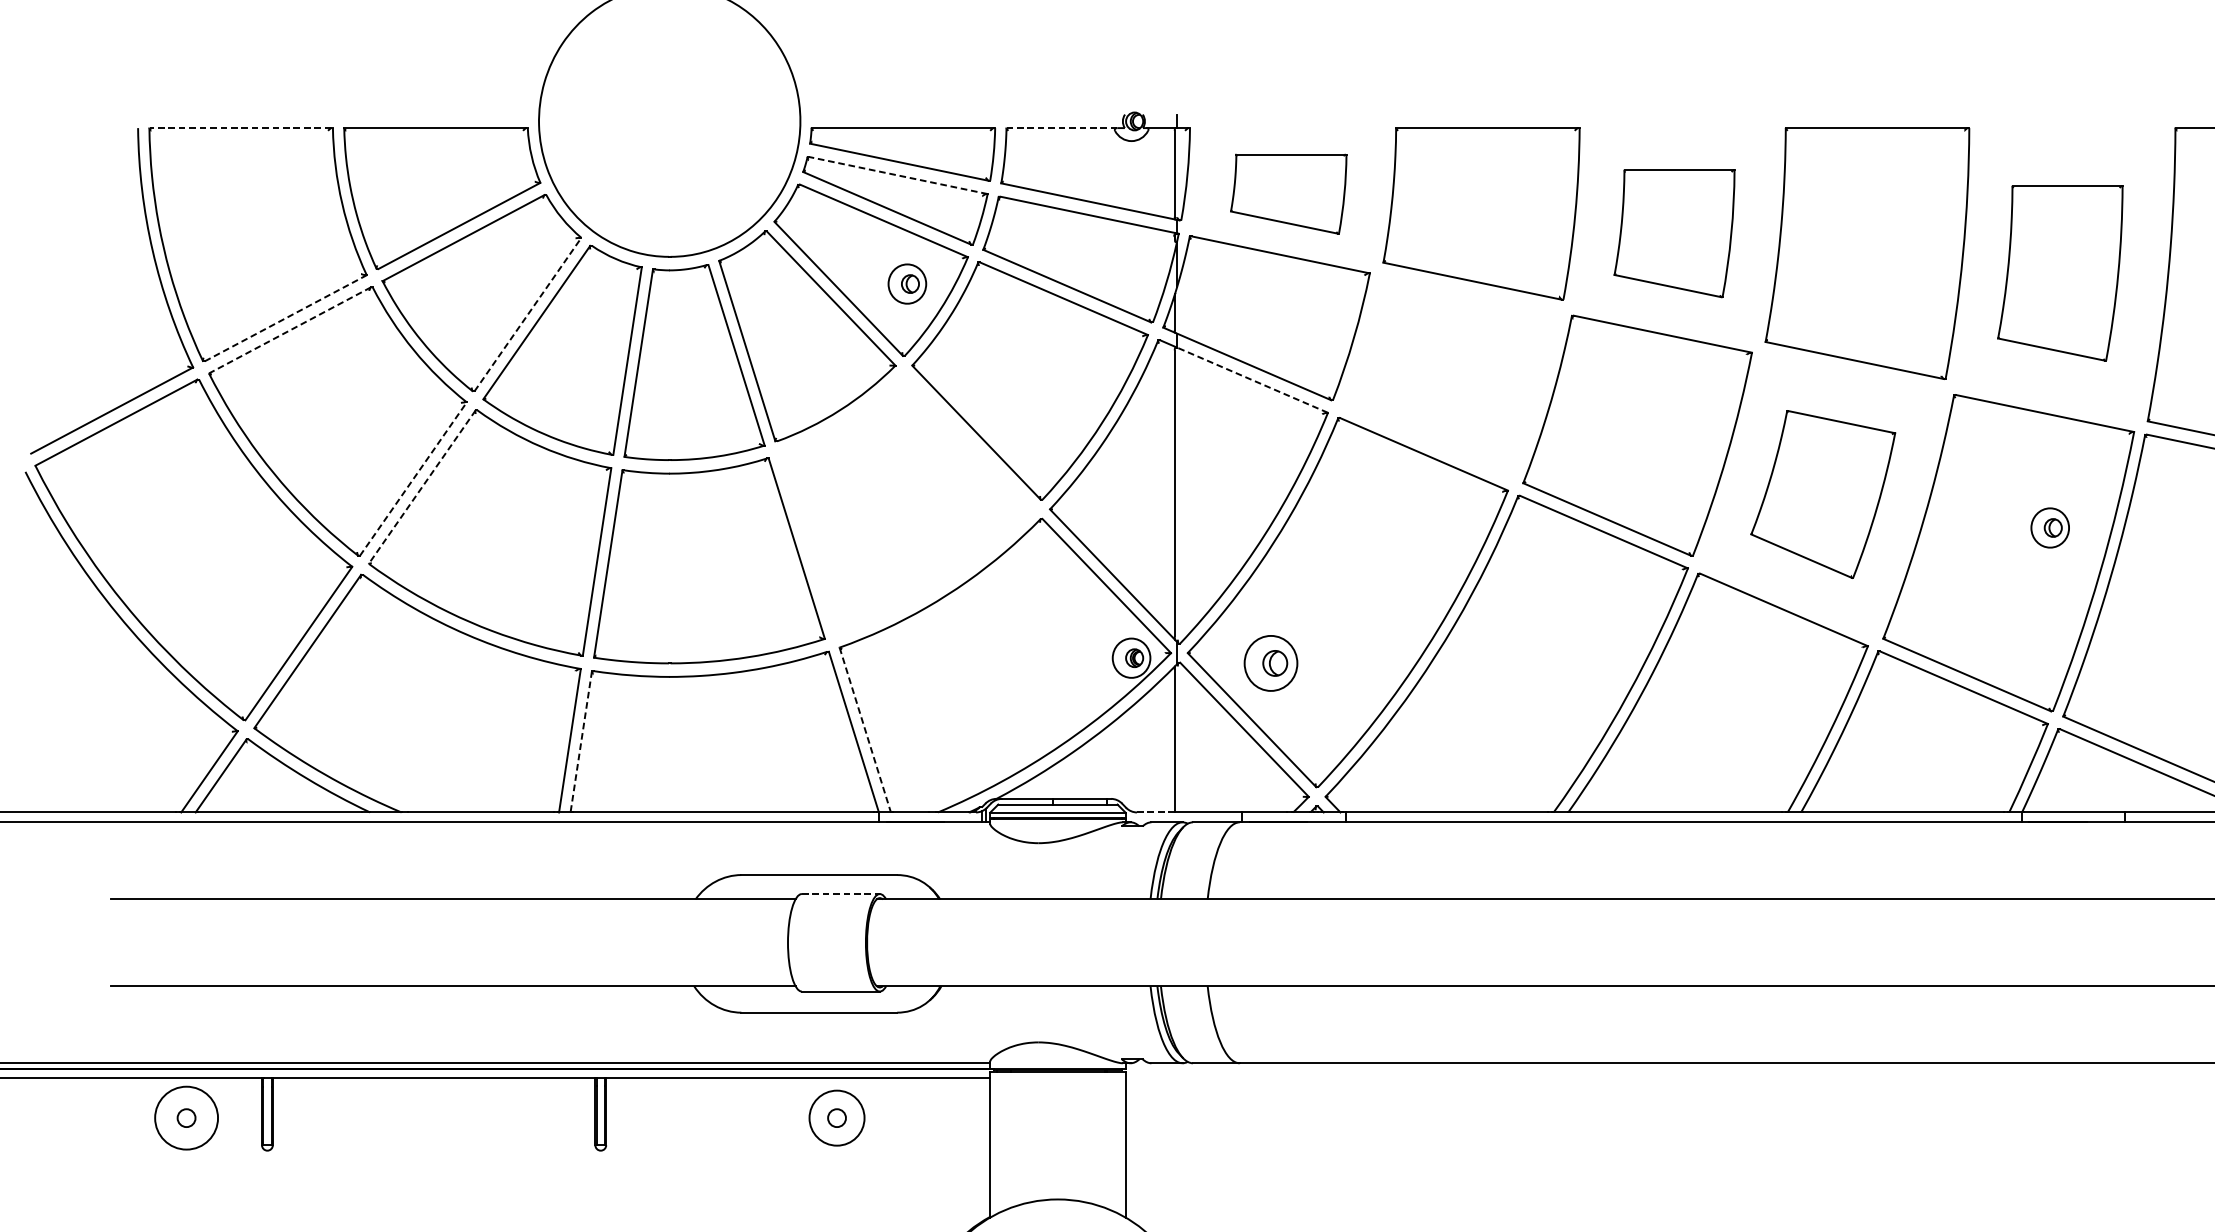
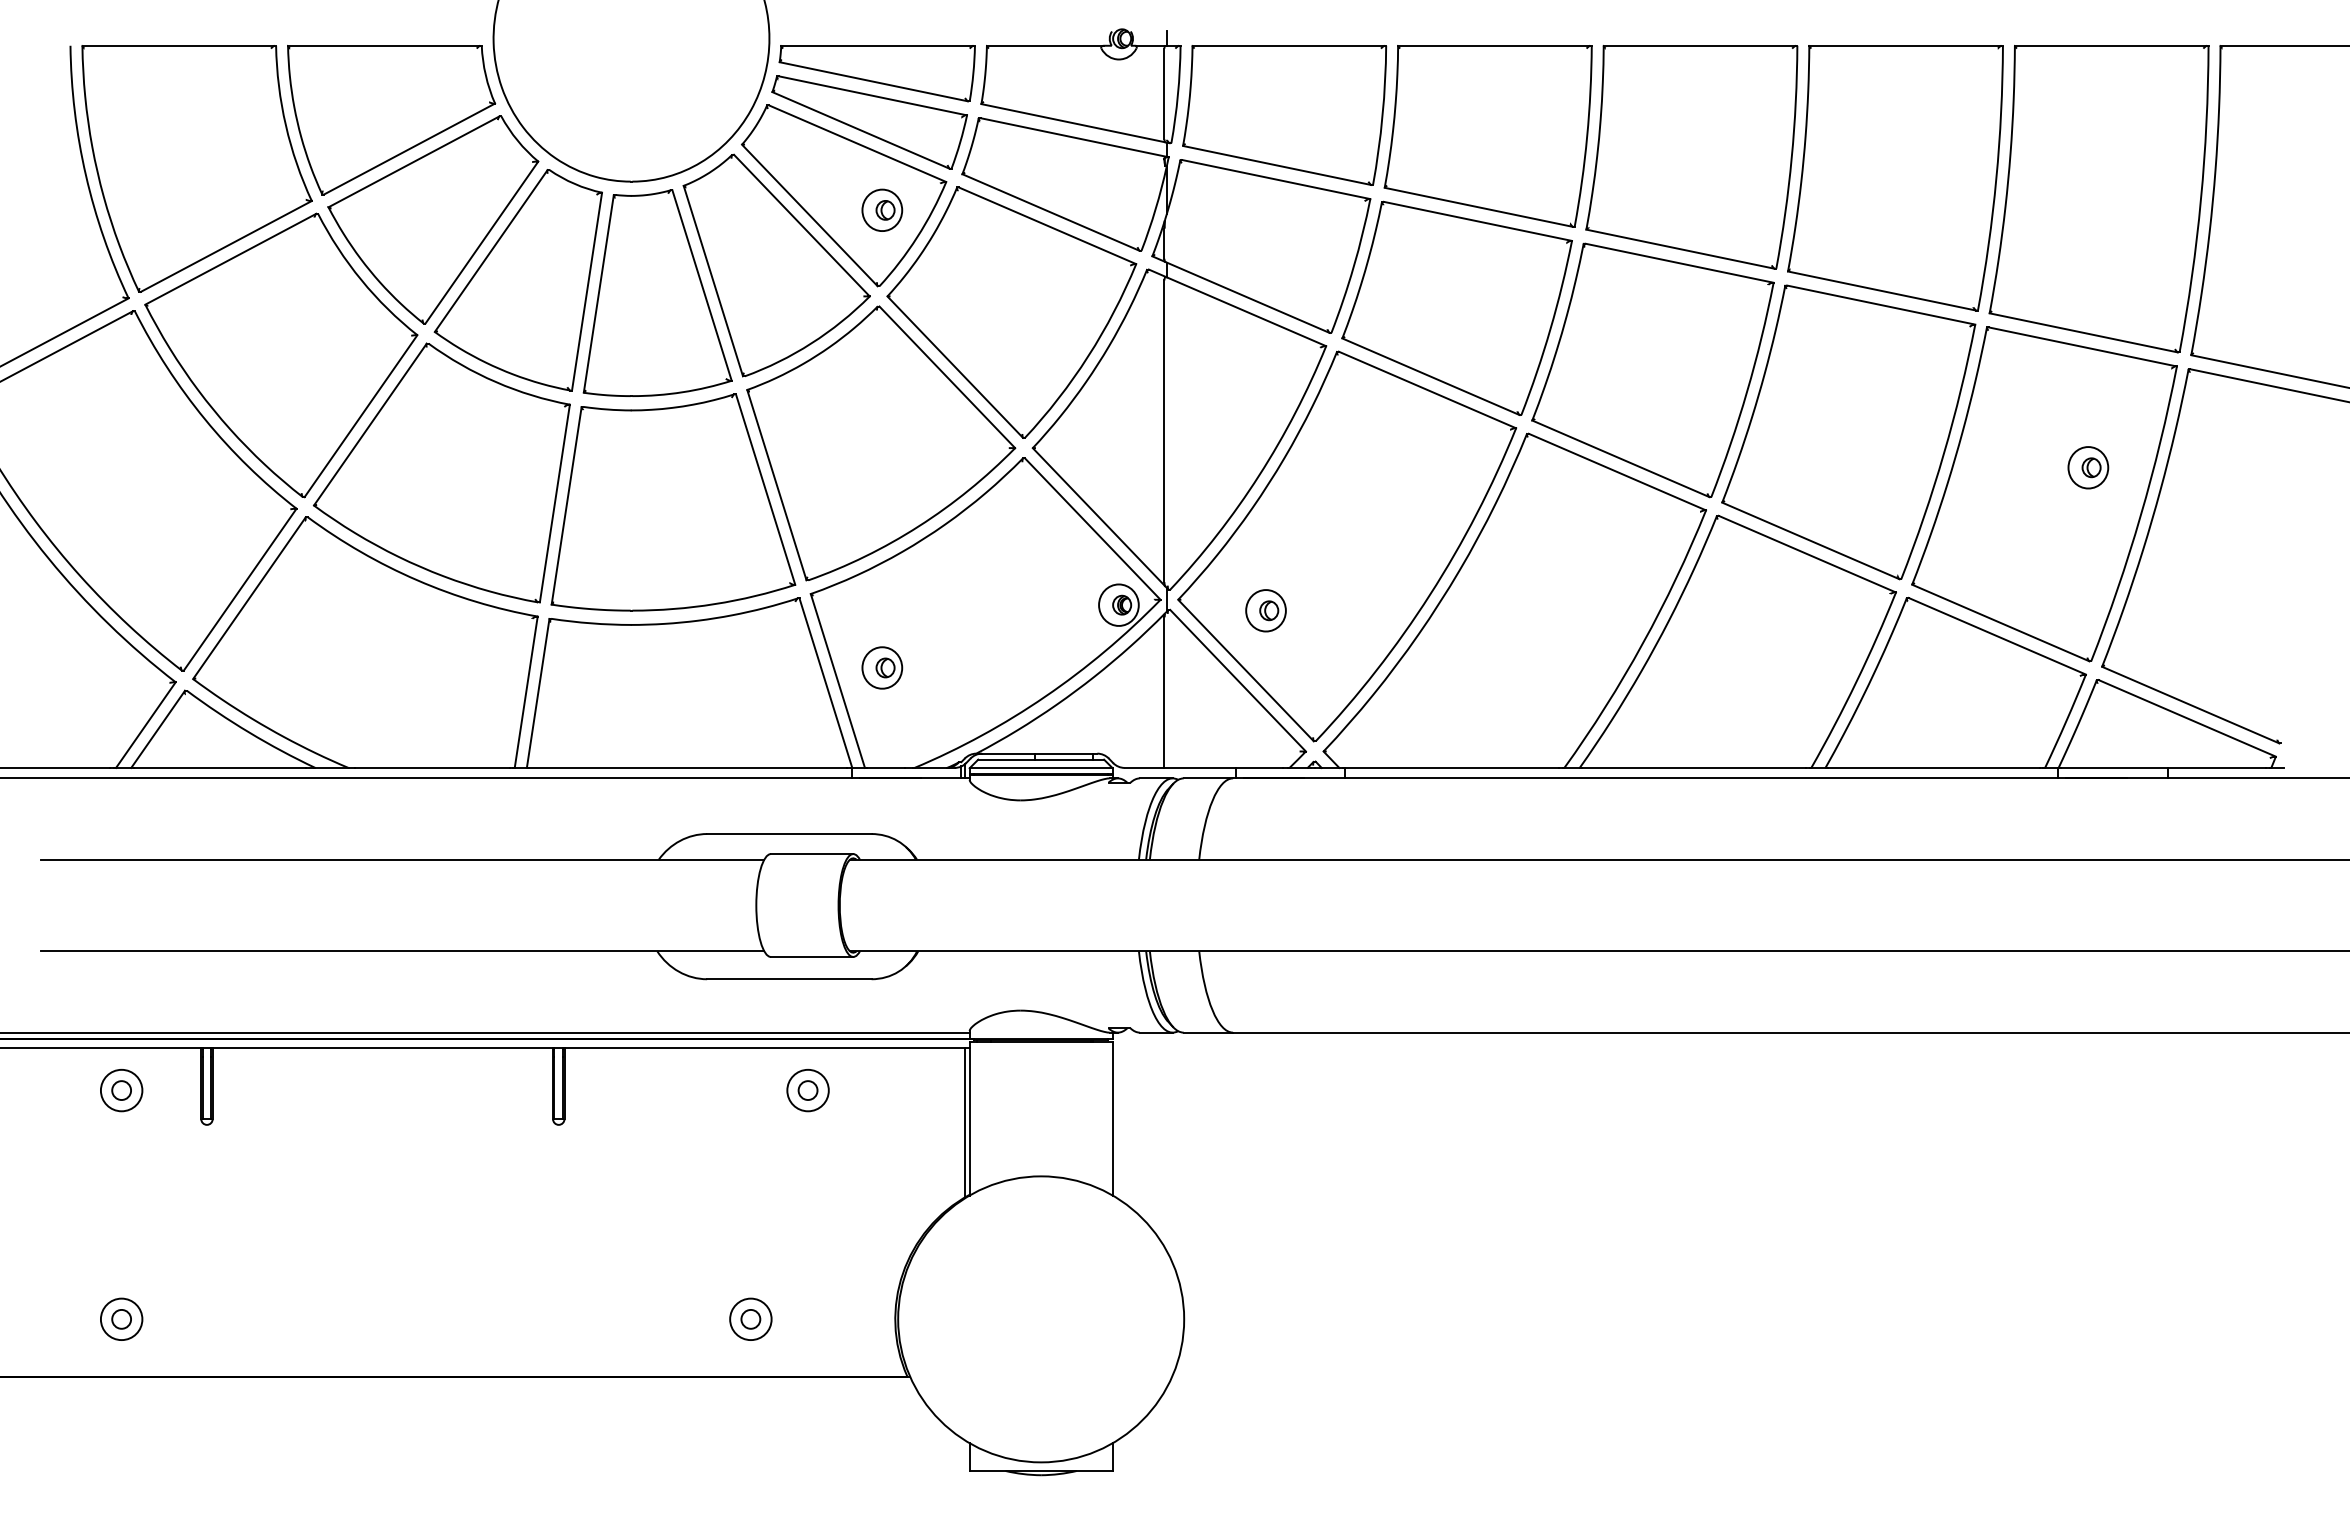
line: (240, 127) -> (178, 45), dashed -> solid
line: (1062, 127) -> (1045, 45), dashed -> solid
line: (898, 175) -> (872, 95), dashed -> solid
part: (1288, 194) -> (1284, 115), size x1.67
part: (1674, 233) -> (1691, 157), size x1.67
part: (2059, 273) -> (2098, 199), size x1.67
line: (527, 314) -> (481, 242), dashed -> solid
line: (285, 318) -> (226, 246), dashed -> solid
line: (289, 330) -> (230, 259), dashed -> solid
part: (1451, 376) -> (1456, 307), added
line: (1252, 379) -> (1246, 311), dashed -> solid
line: (413, 479) -> (361, 416), dashed -> solid
line: (422, 486) -> (370, 424), dashed -> solid
part: (1822, 494) -> (1848, 432), size x1.67
part: (906, 504) -> (881, 443), added
part: (1270, 663) -> (1265, 610), size x0.71
part: (907, 717) -> (882, 667), added
line: (865, 730) -> (838, 681), dashed -> solid
line: (581, 741) -> (538, 693), dashed -> solid
line: (1155, 812) -> (1144, 767), dashed -> solid
line: (841, 894) -> (812, 854), dashed -> solid
circle: (186, 1118) -> (121, 1090), size x0.62
circle: (836, 1118) -> (807, 1090), size x0.71
line: (986, 1148) -> (965, 1122), added

